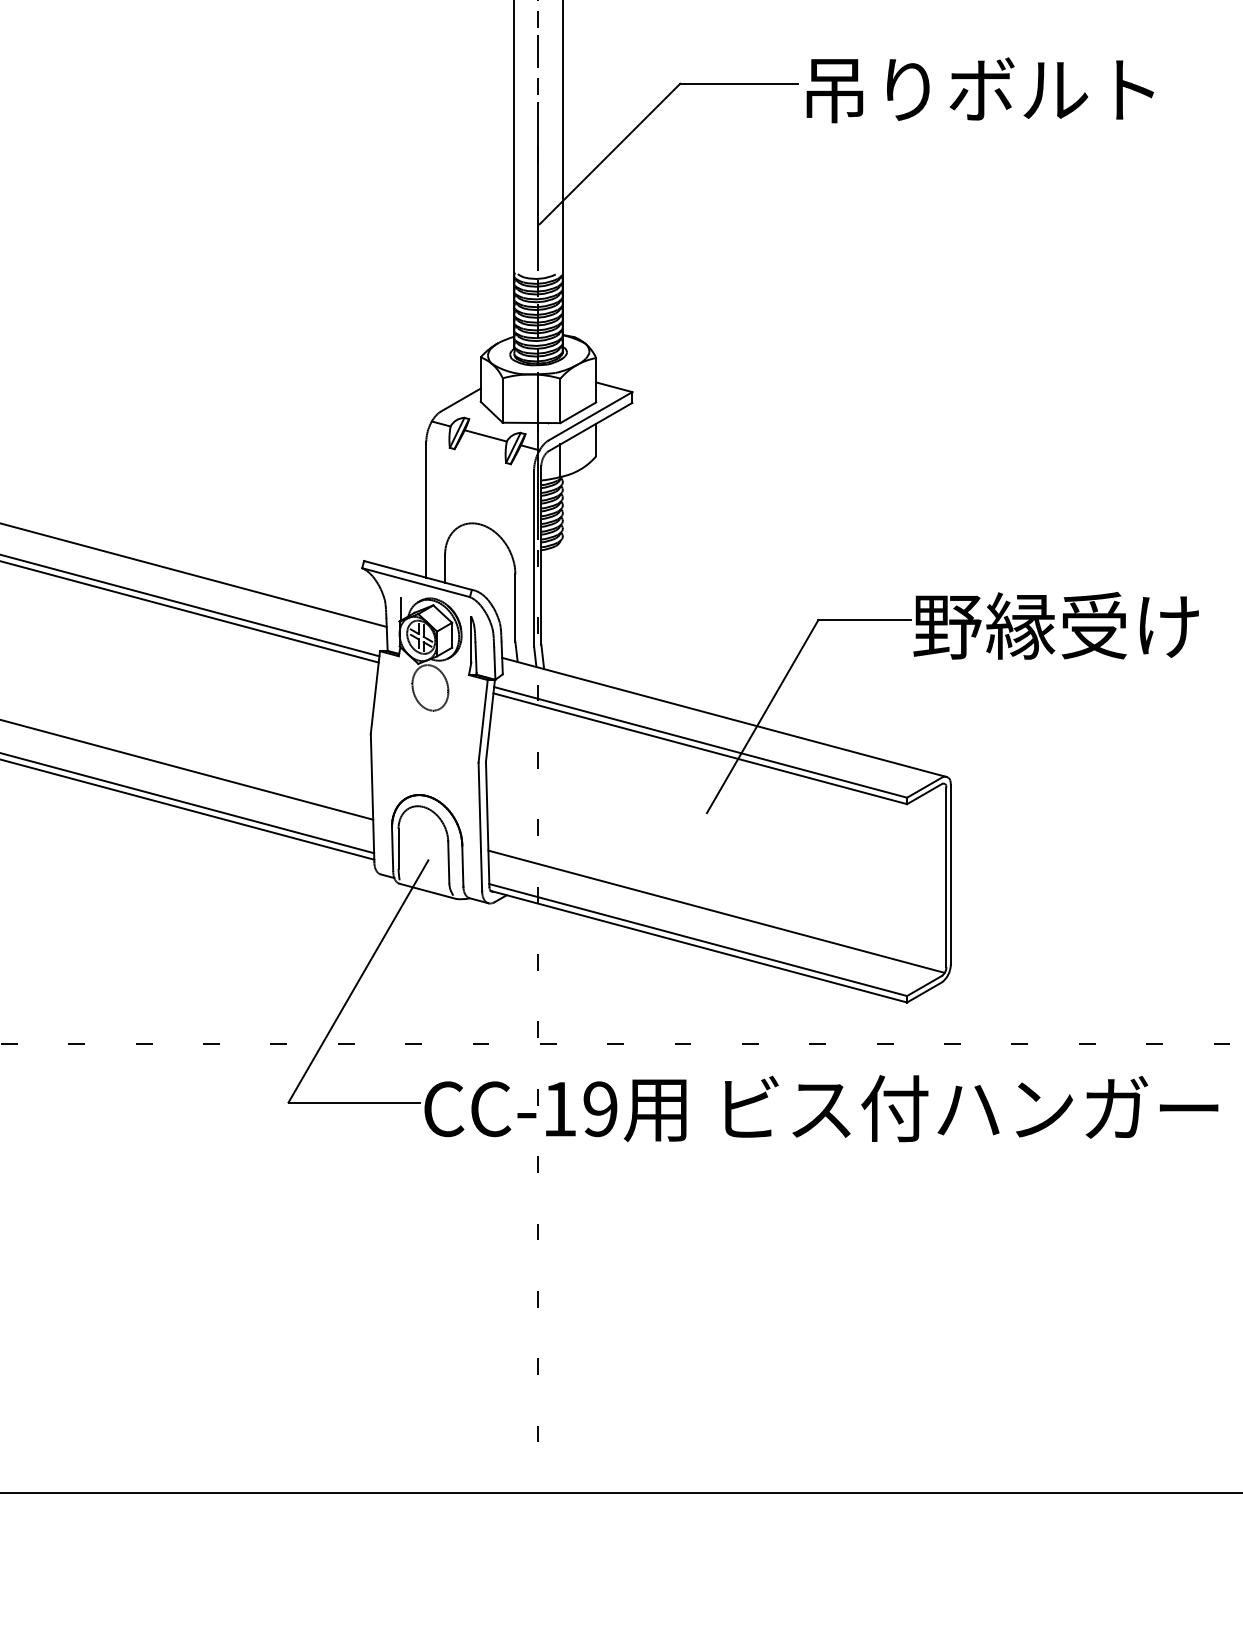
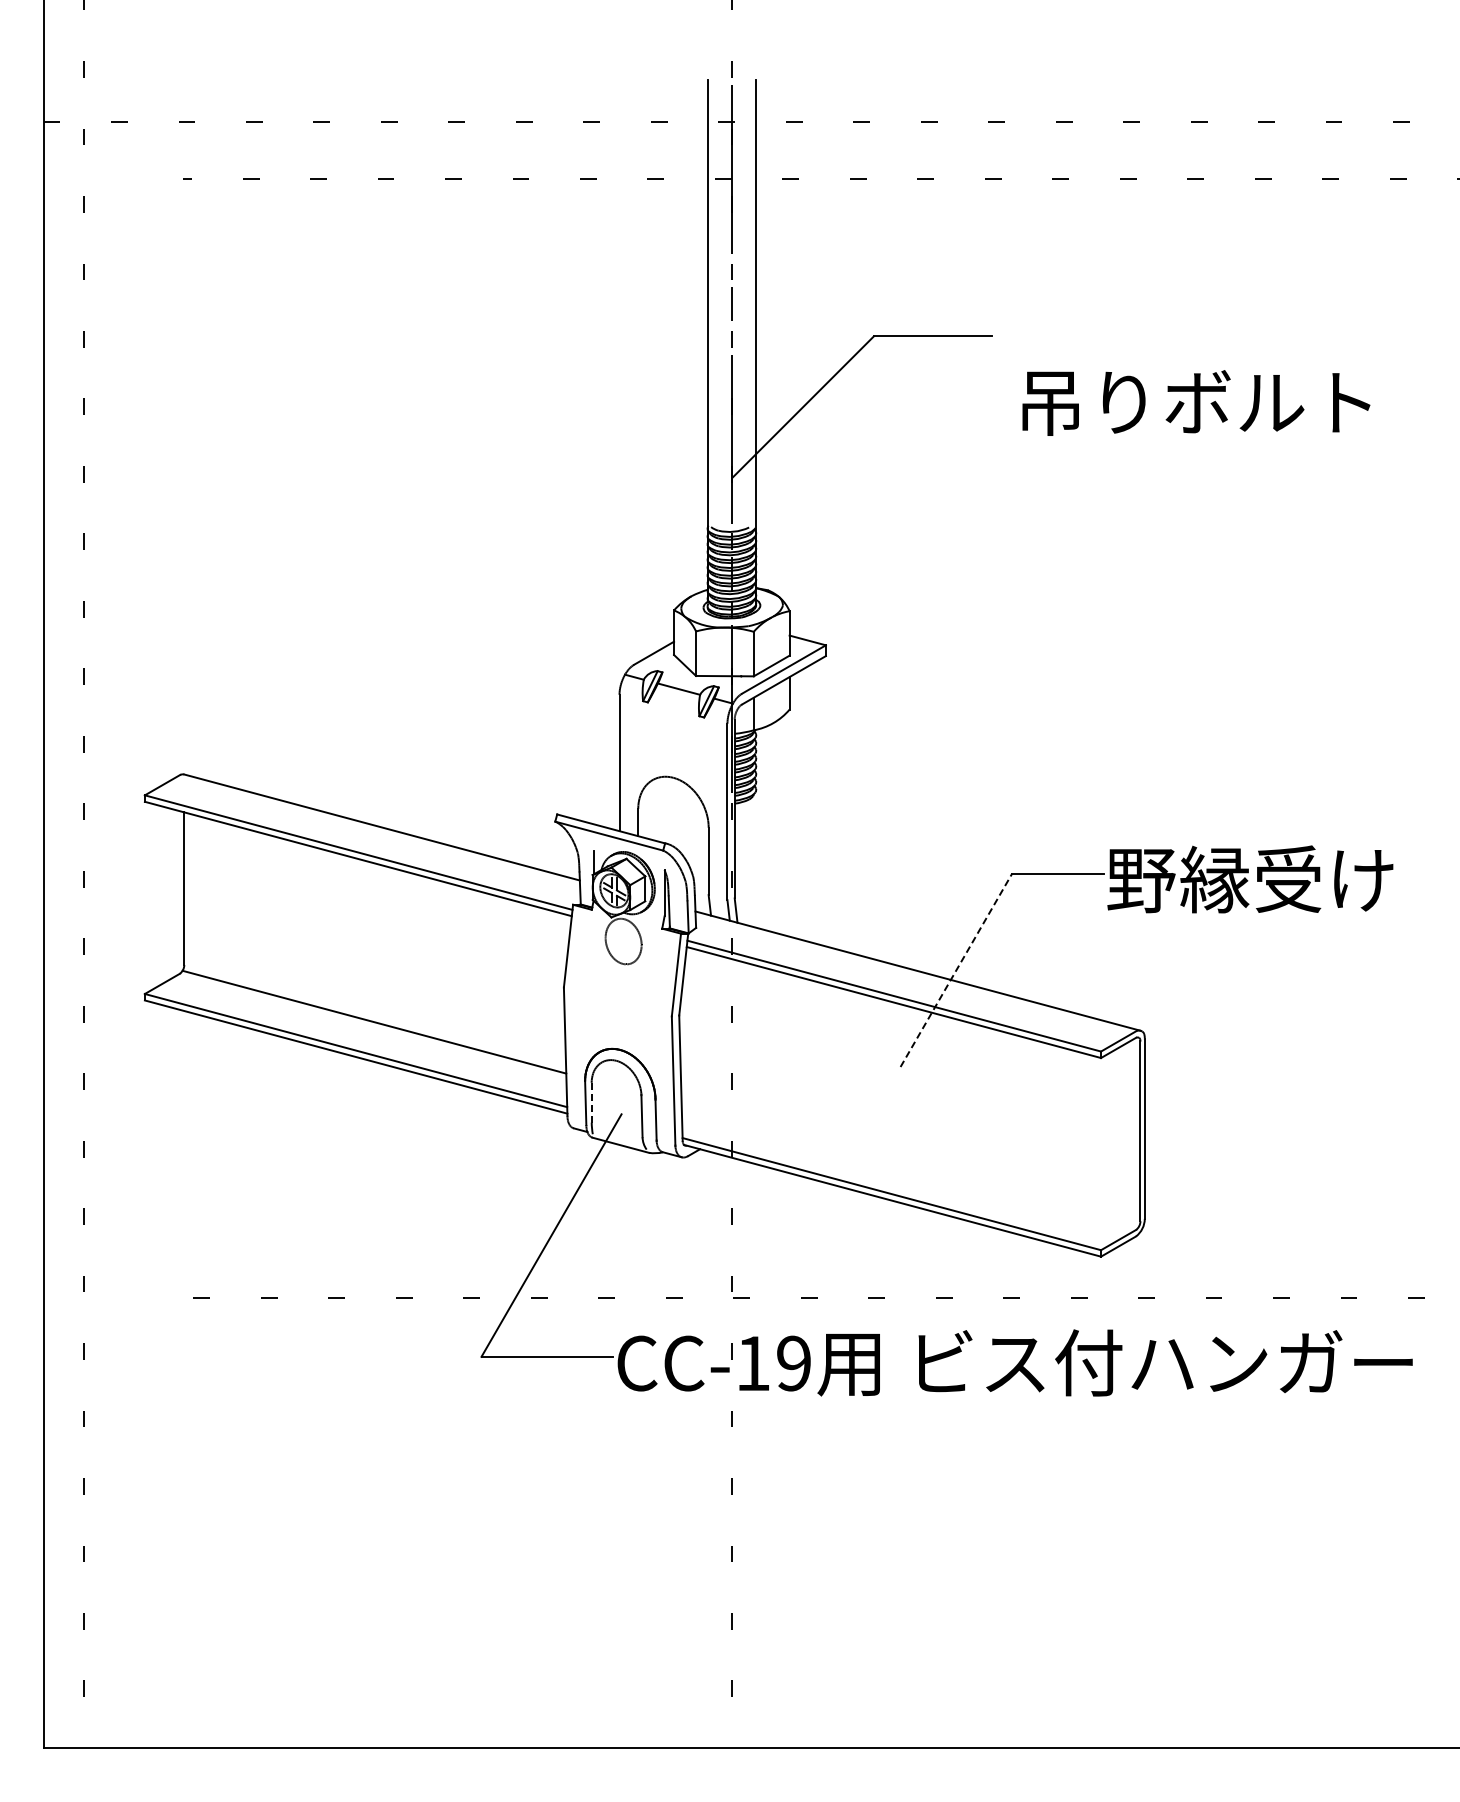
text: (980, 89) -> (1196, 402), moved
line: (762, 716) -> (956, 970), solid -> dashed
line: (398, 848) -> (591, 1102), solid -> dashed
line: (715, 911) -> (909, 1165), removed

